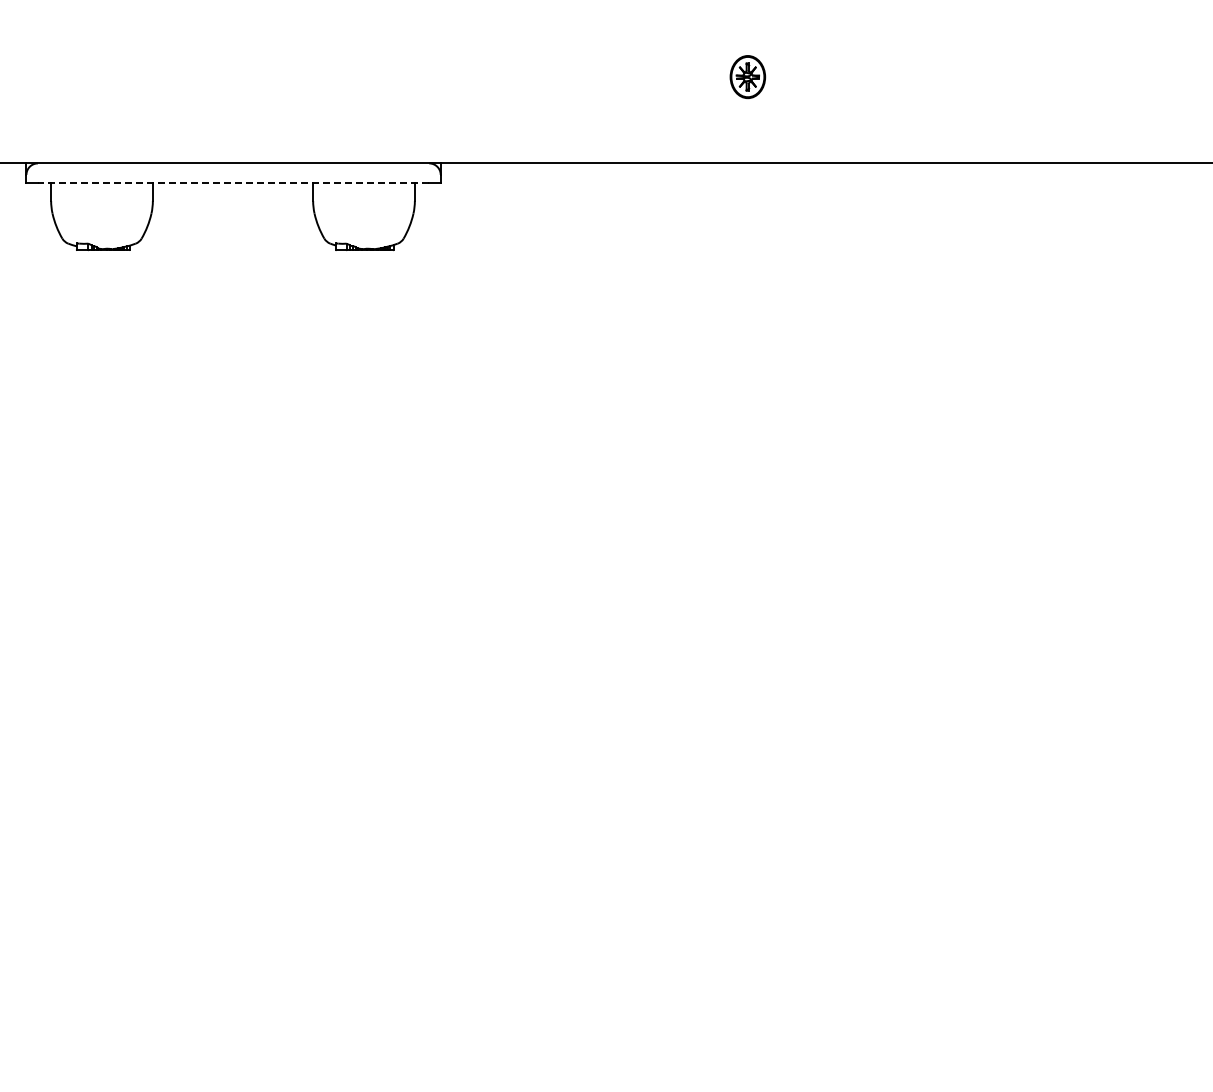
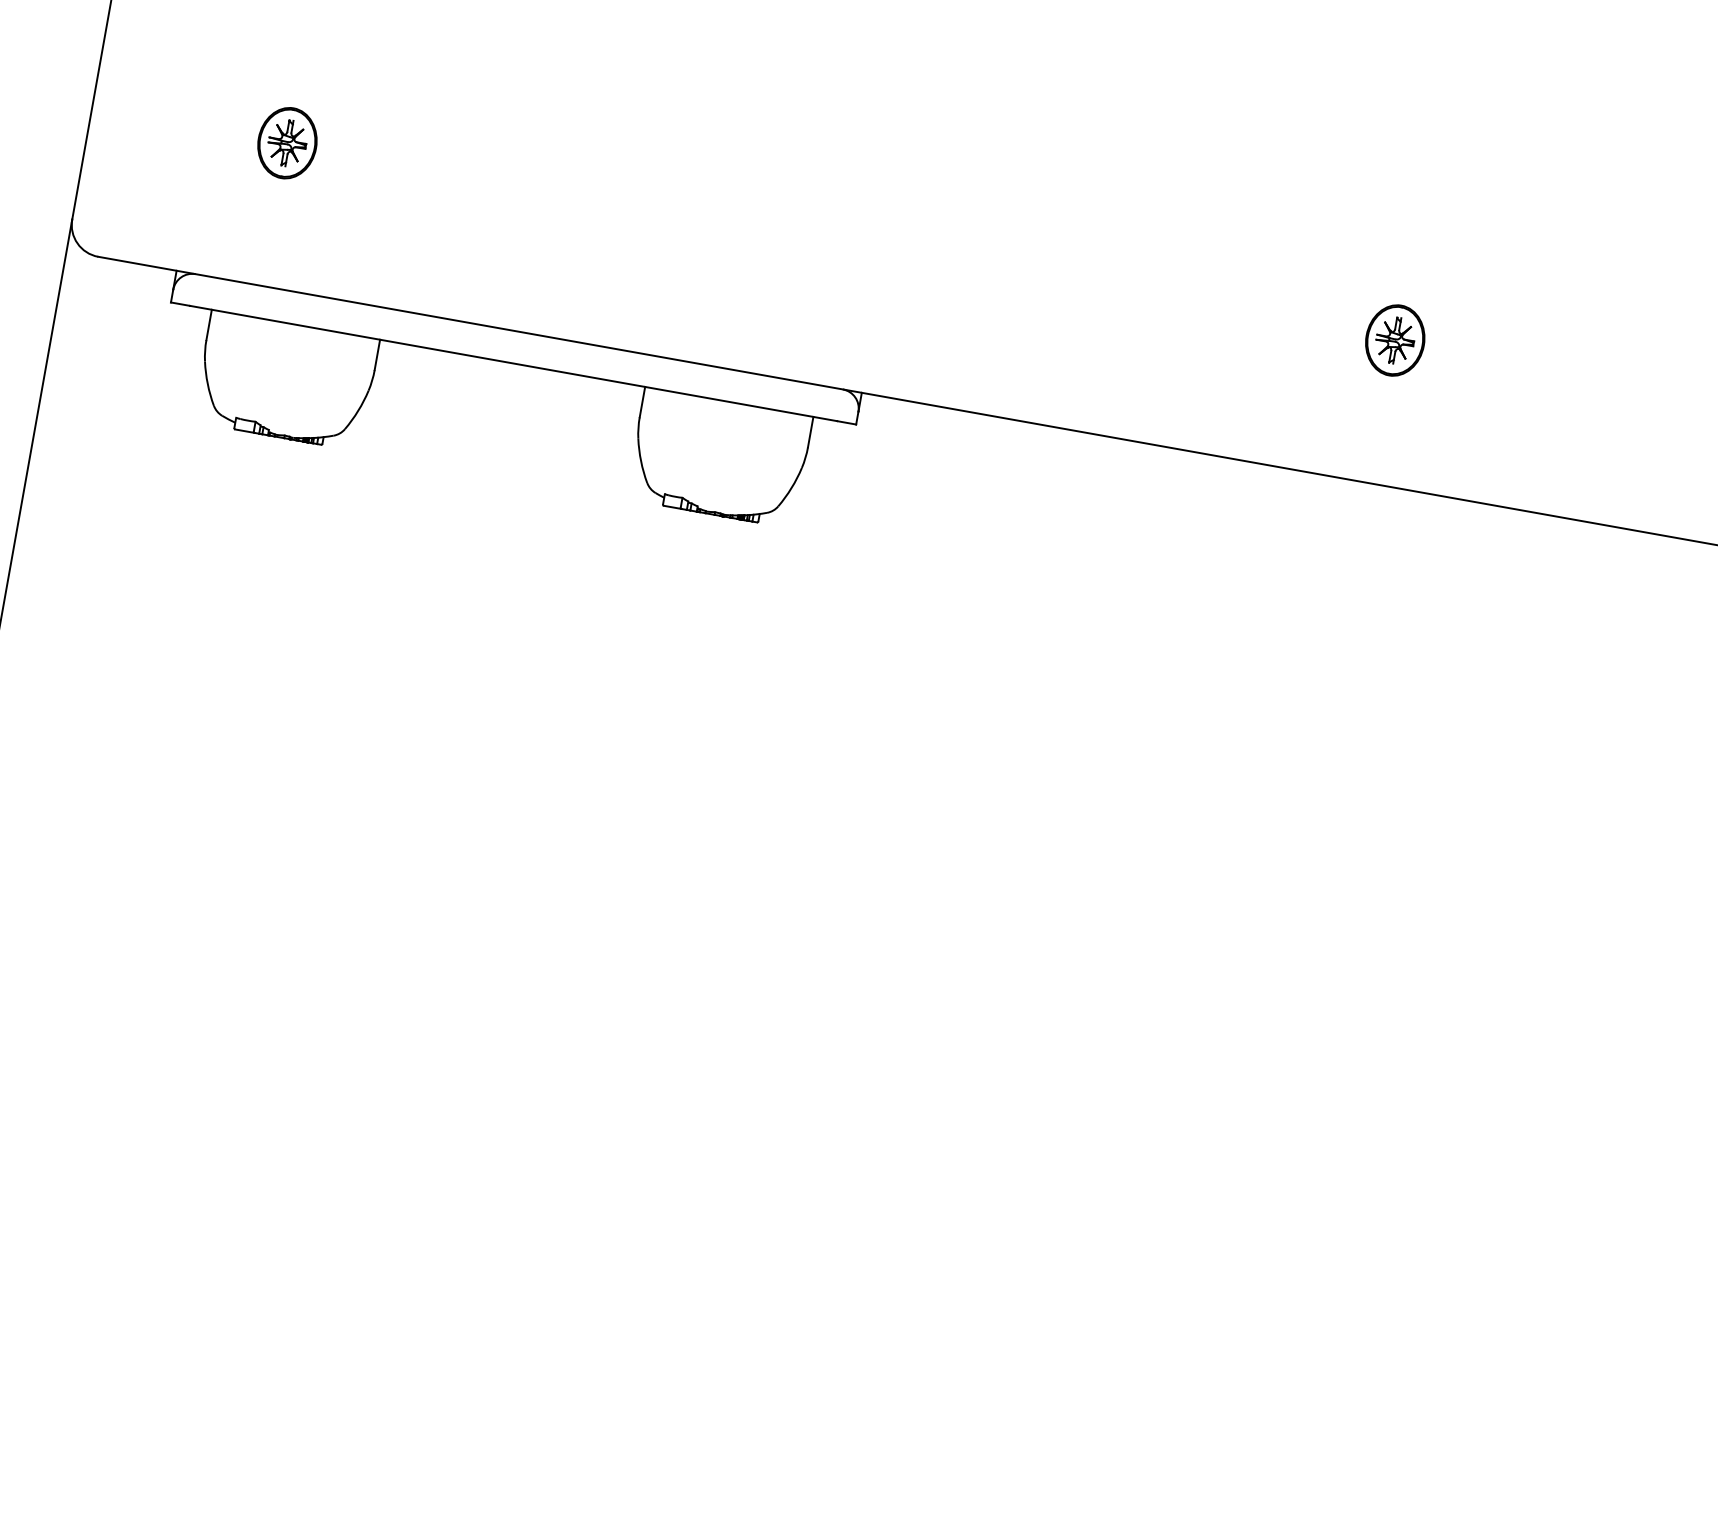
part: (77, 77) -> (286, 143), added
line: (233, 182) -> (513, 363), dashed -> solid

